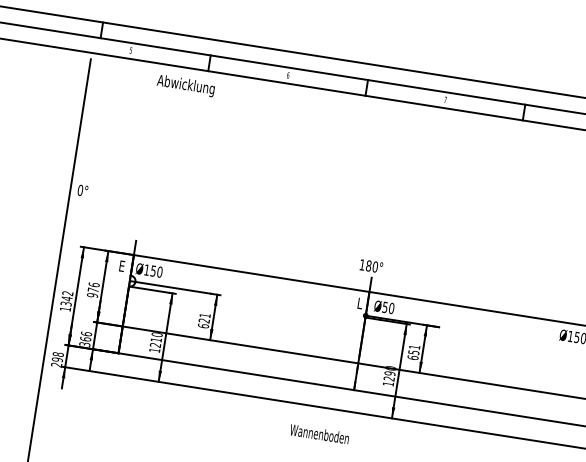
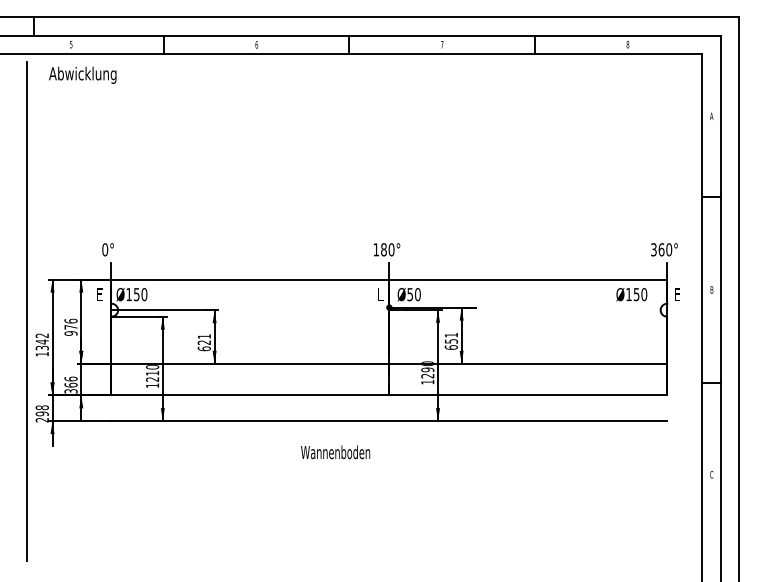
text: (185, 85) -> (82, 74), moved
text: (82, 190) -> (107, 249), moved
text: (319, 434) -> (335, 452), moved

